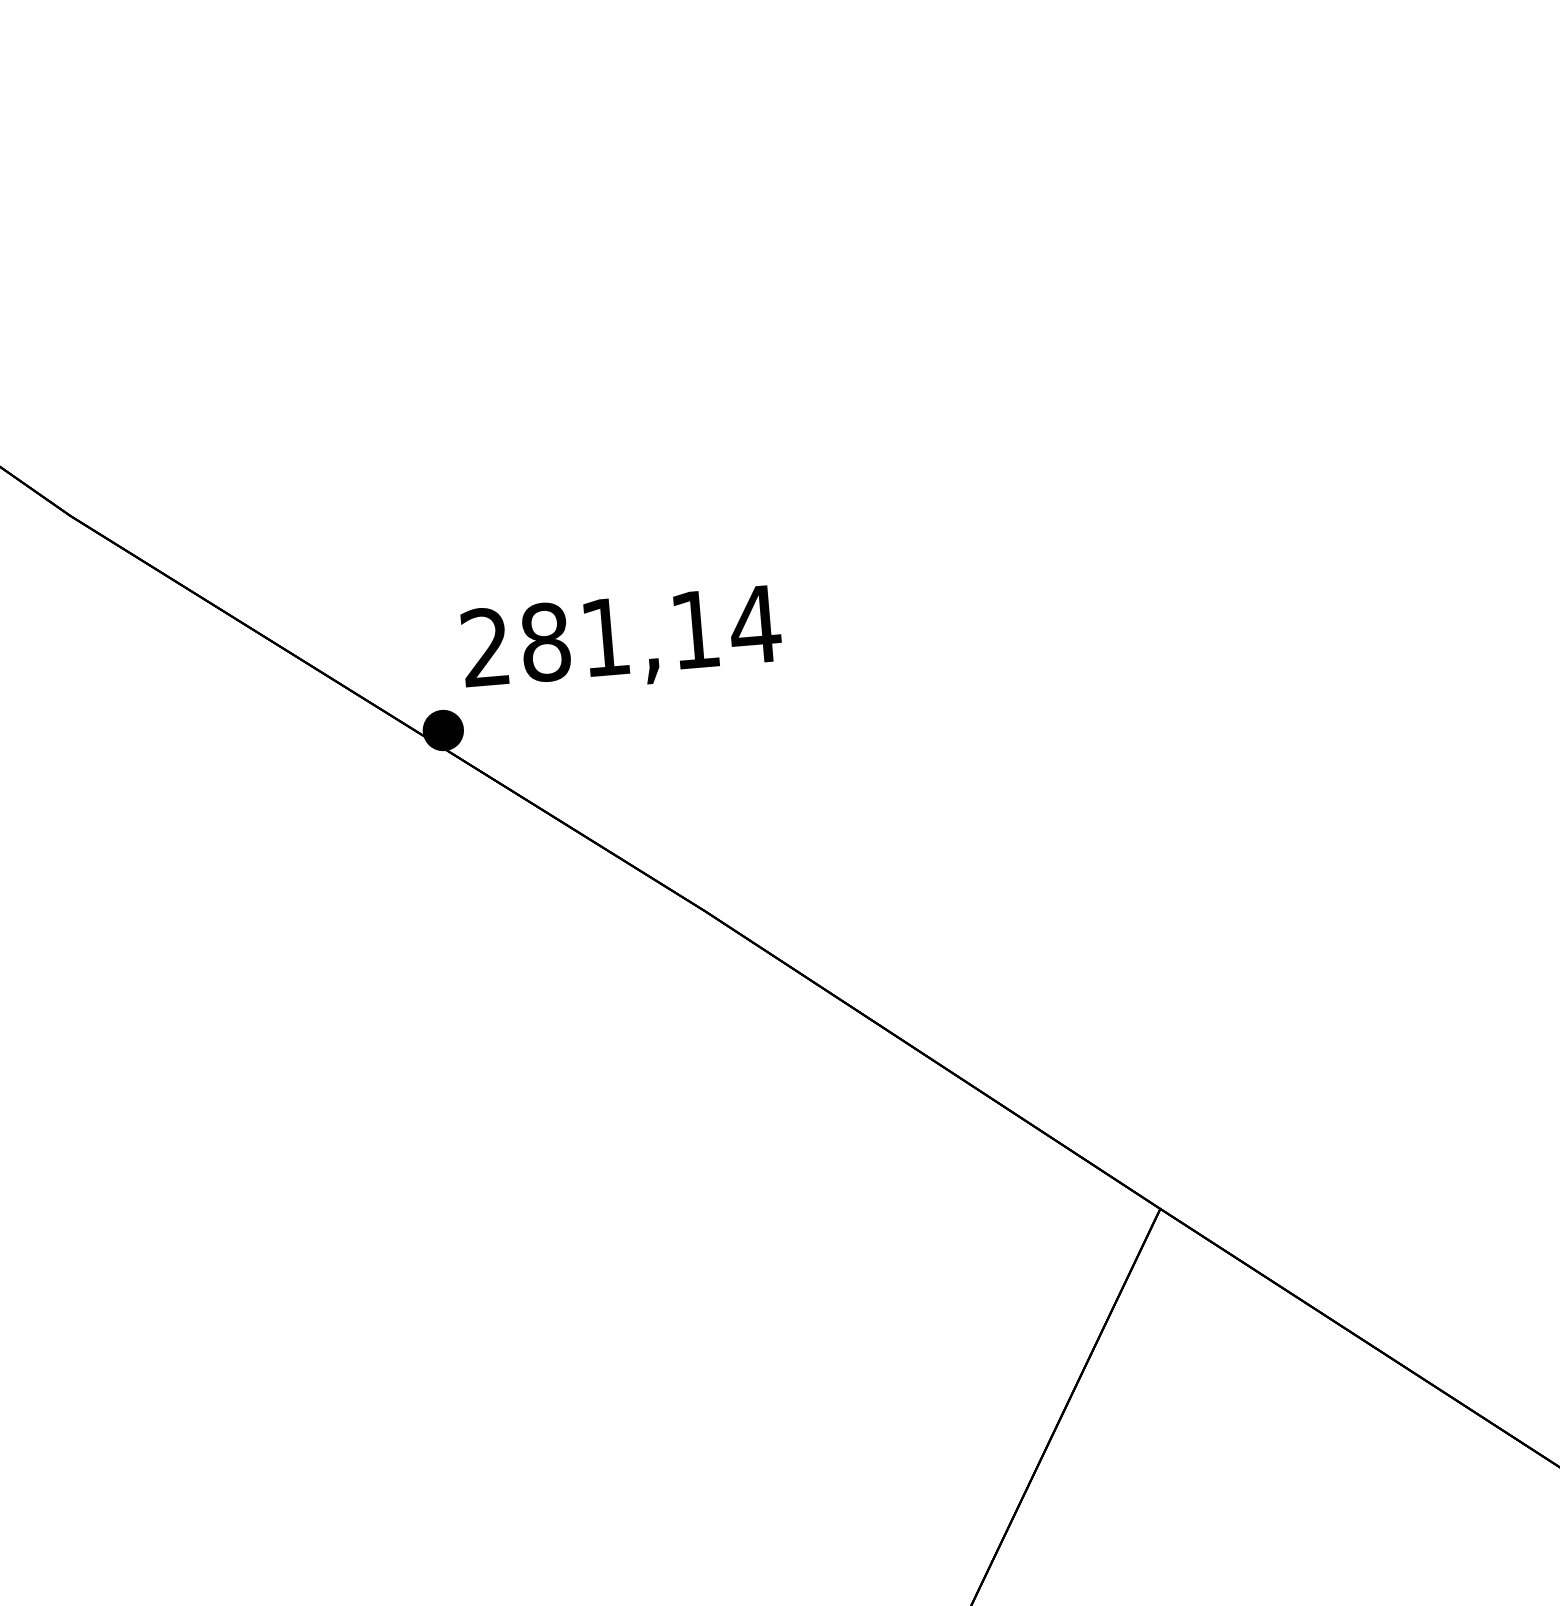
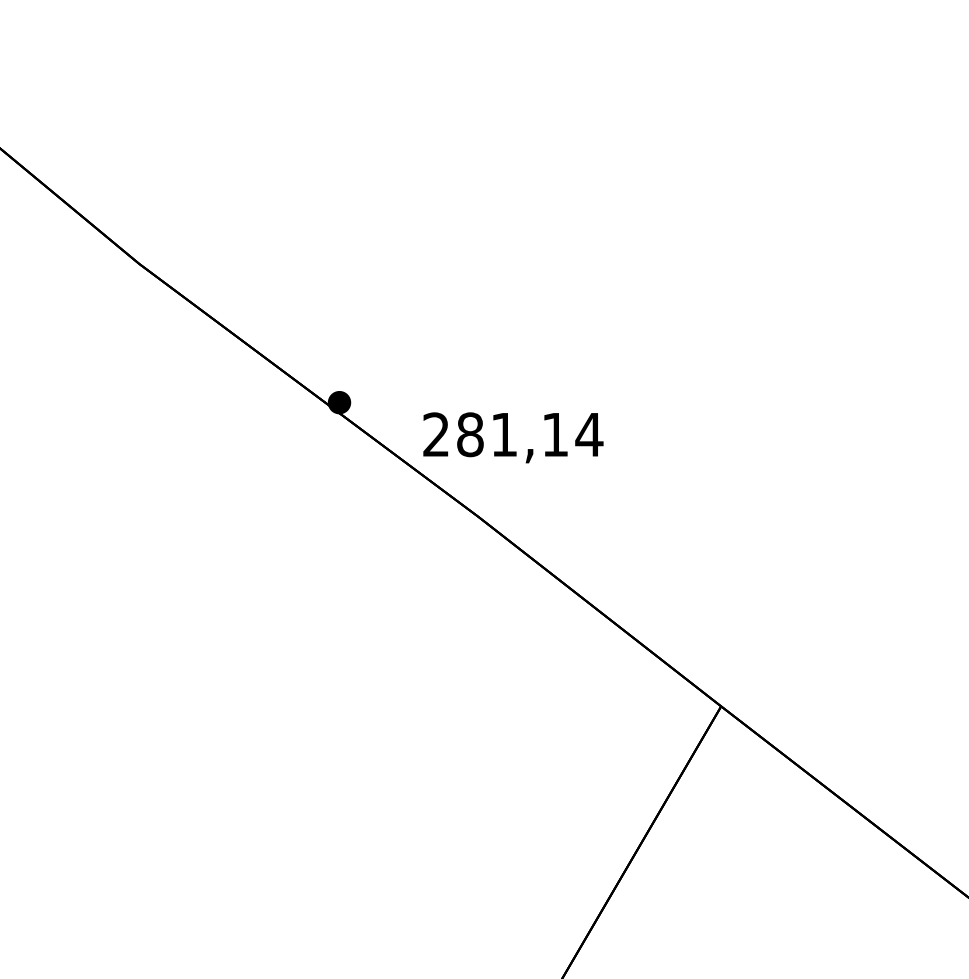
text: (621, 640) -> (513, 437), moved

